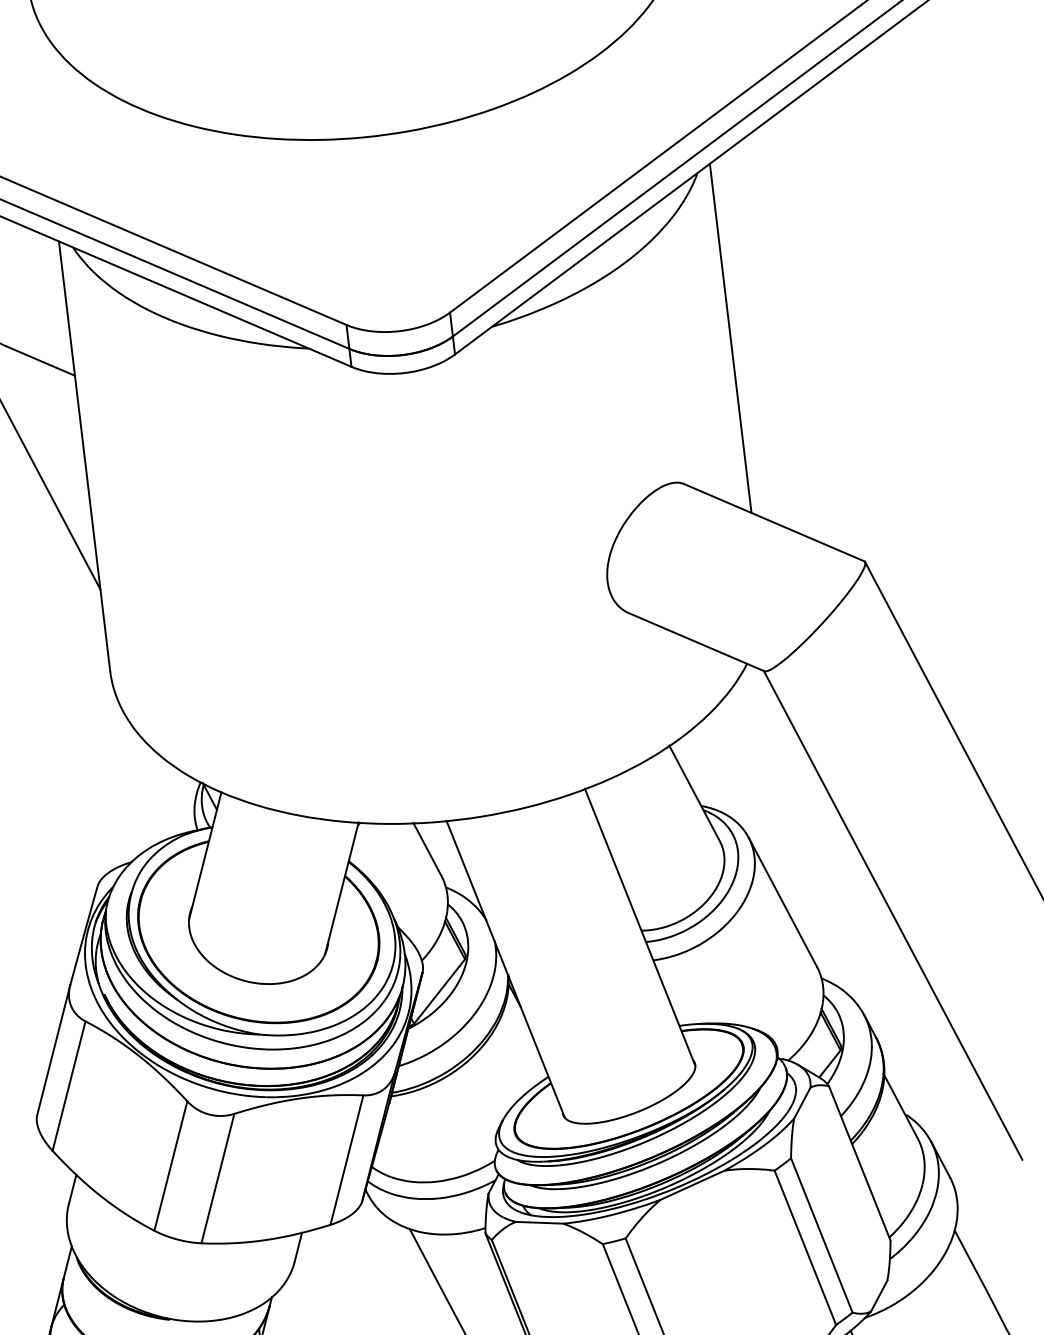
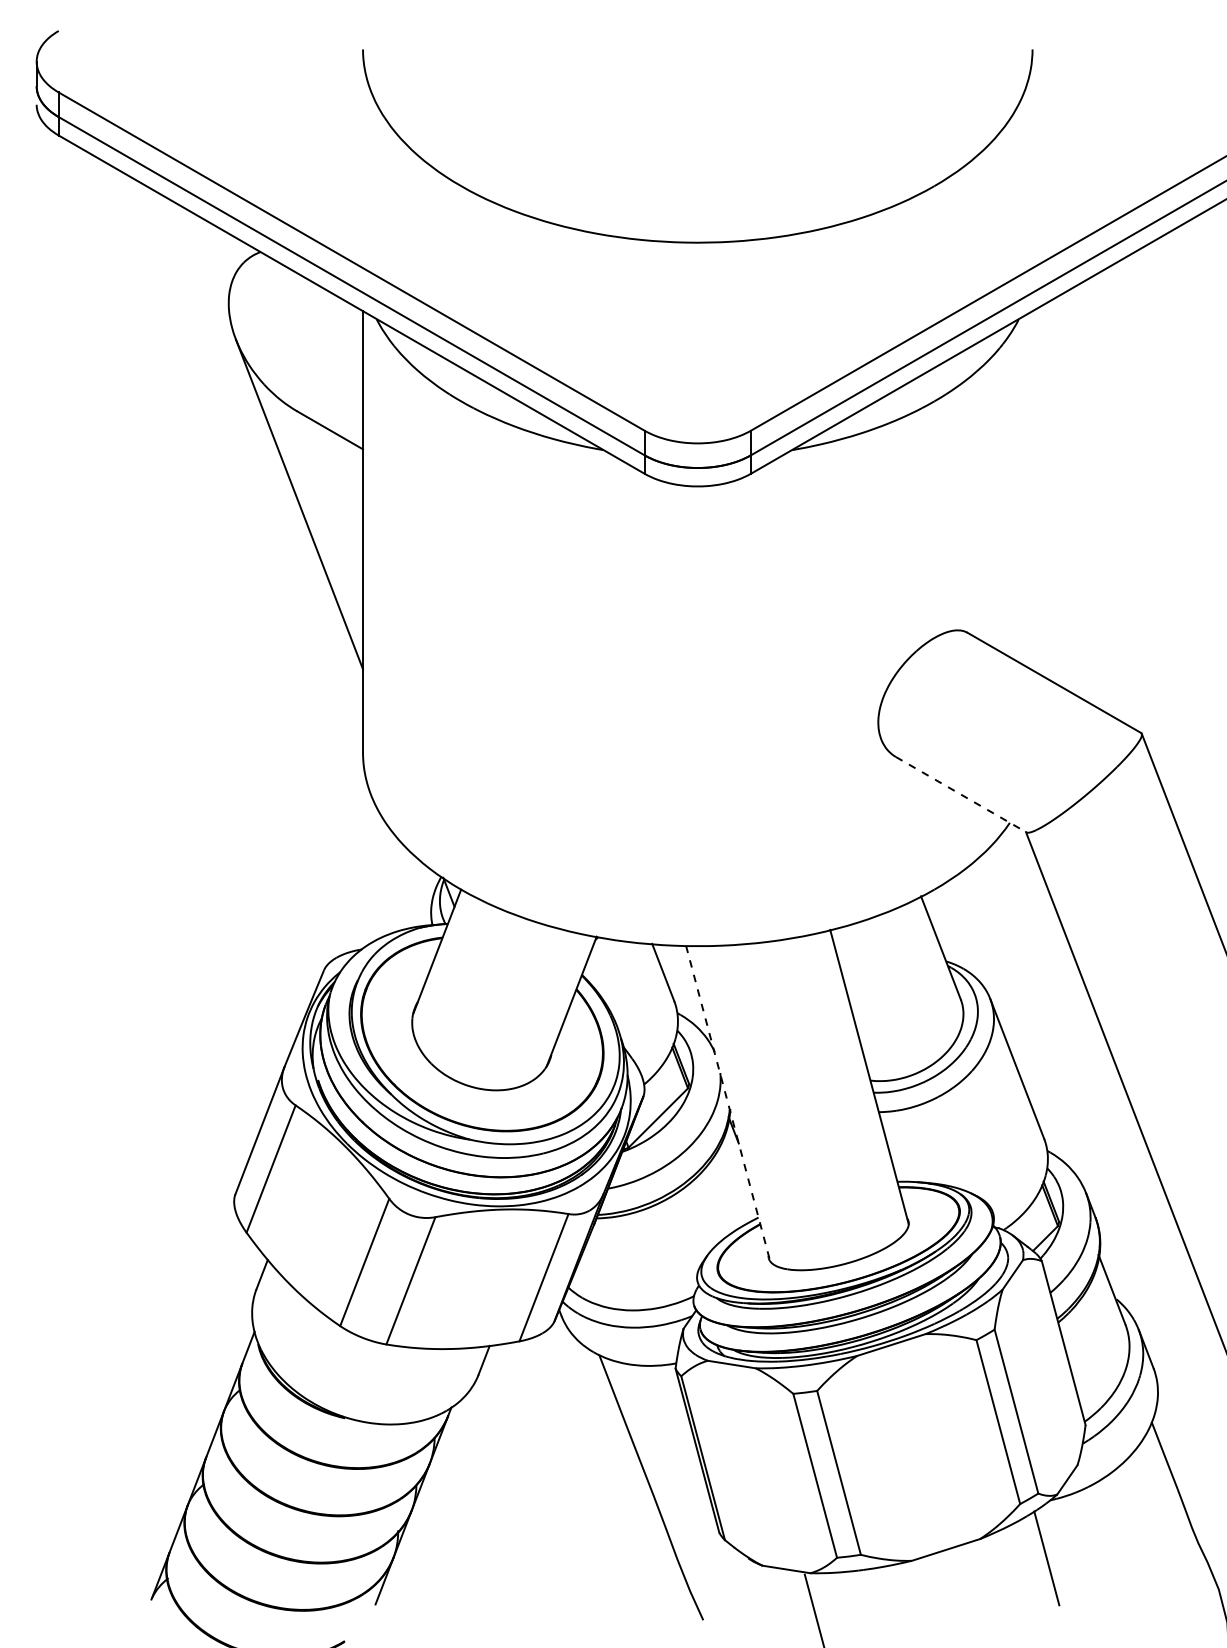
line: (730, 338) -> (1032, 490), removed
line: (696, 641) -> (961, 794), solid -> dashed
line: (506, 969) -> (728, 1103), solid -> dashed

